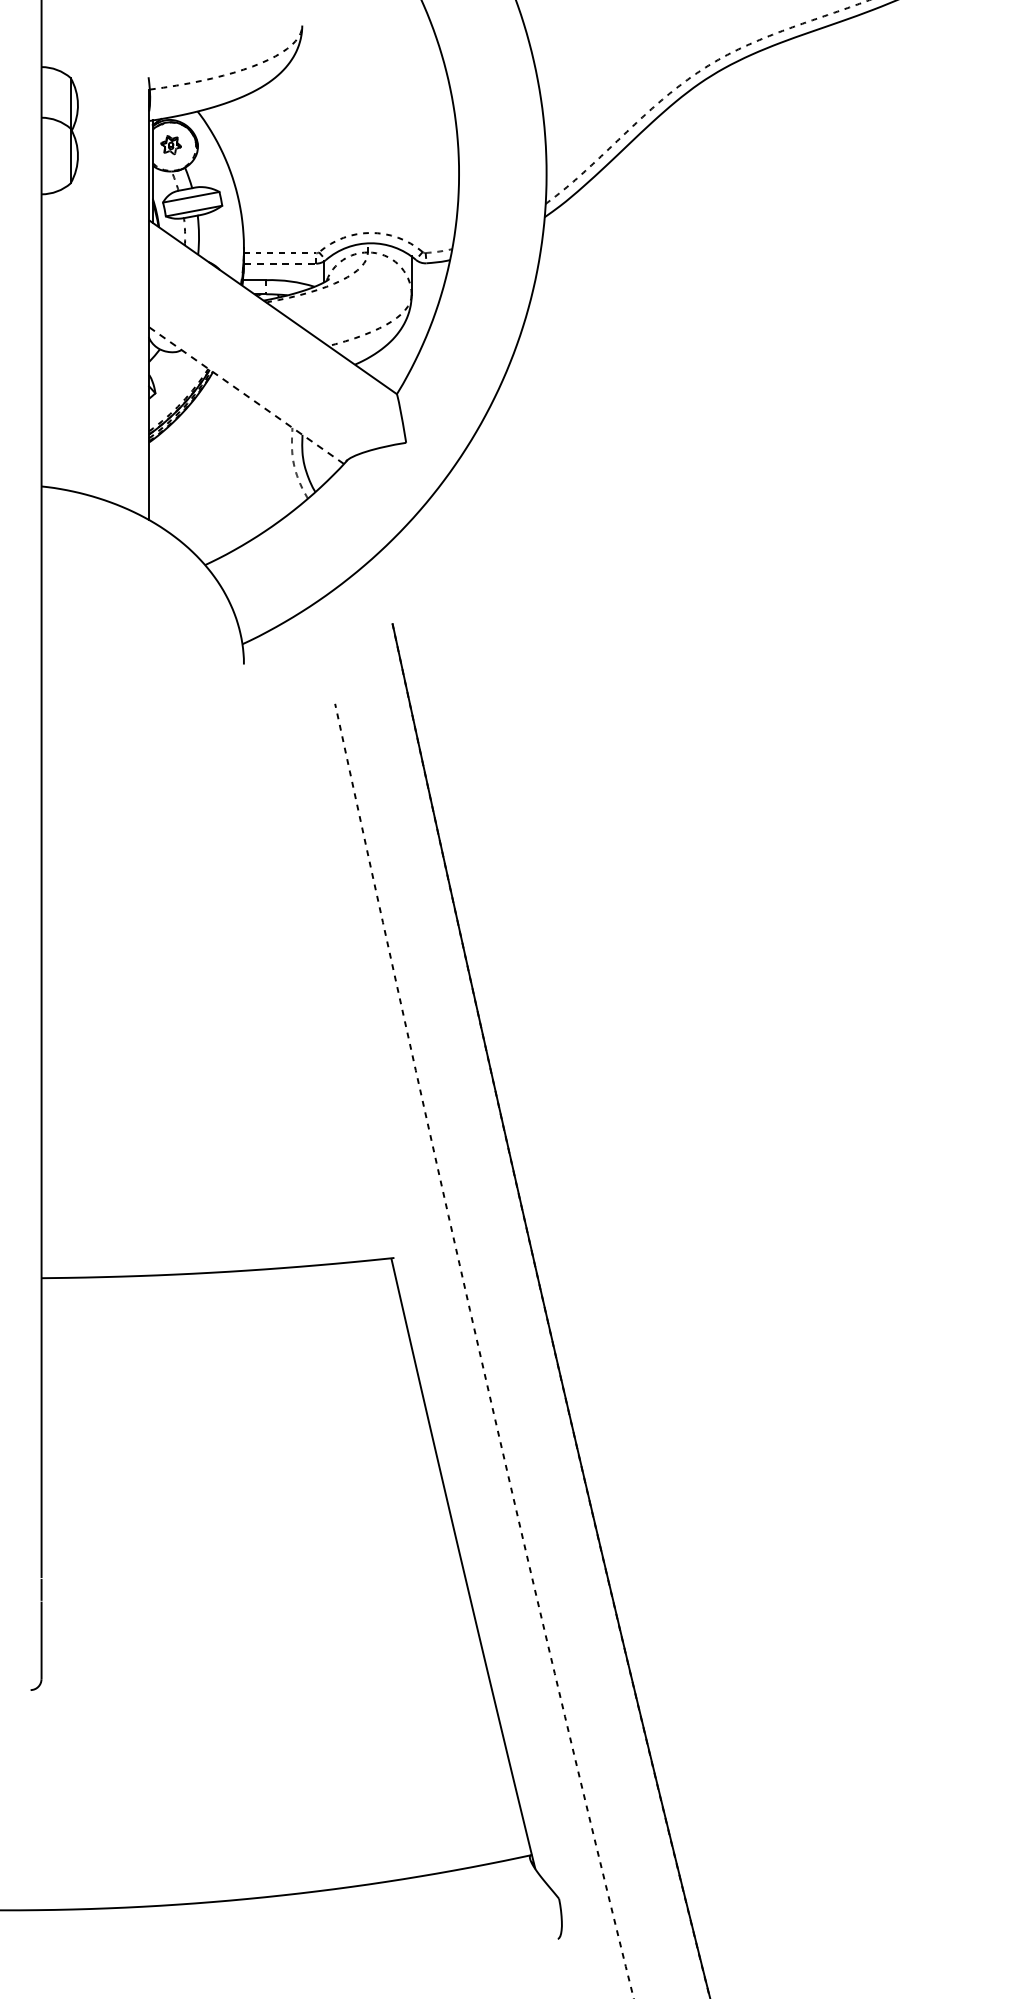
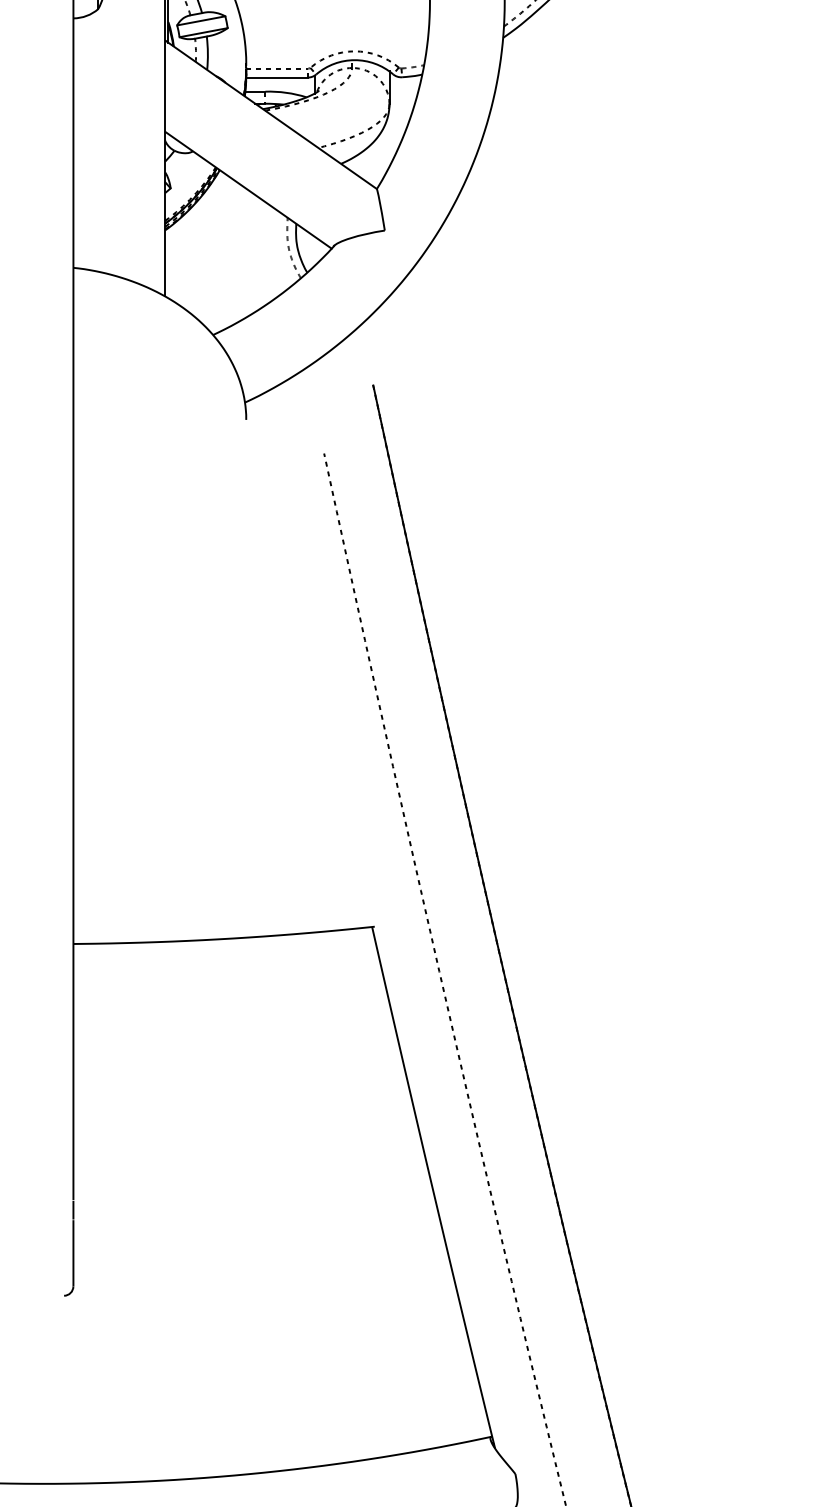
line: (280, 263) -> (277, 77), dashed -> solid
line: (247, 395) -> (249, 190), dashed -> solid

